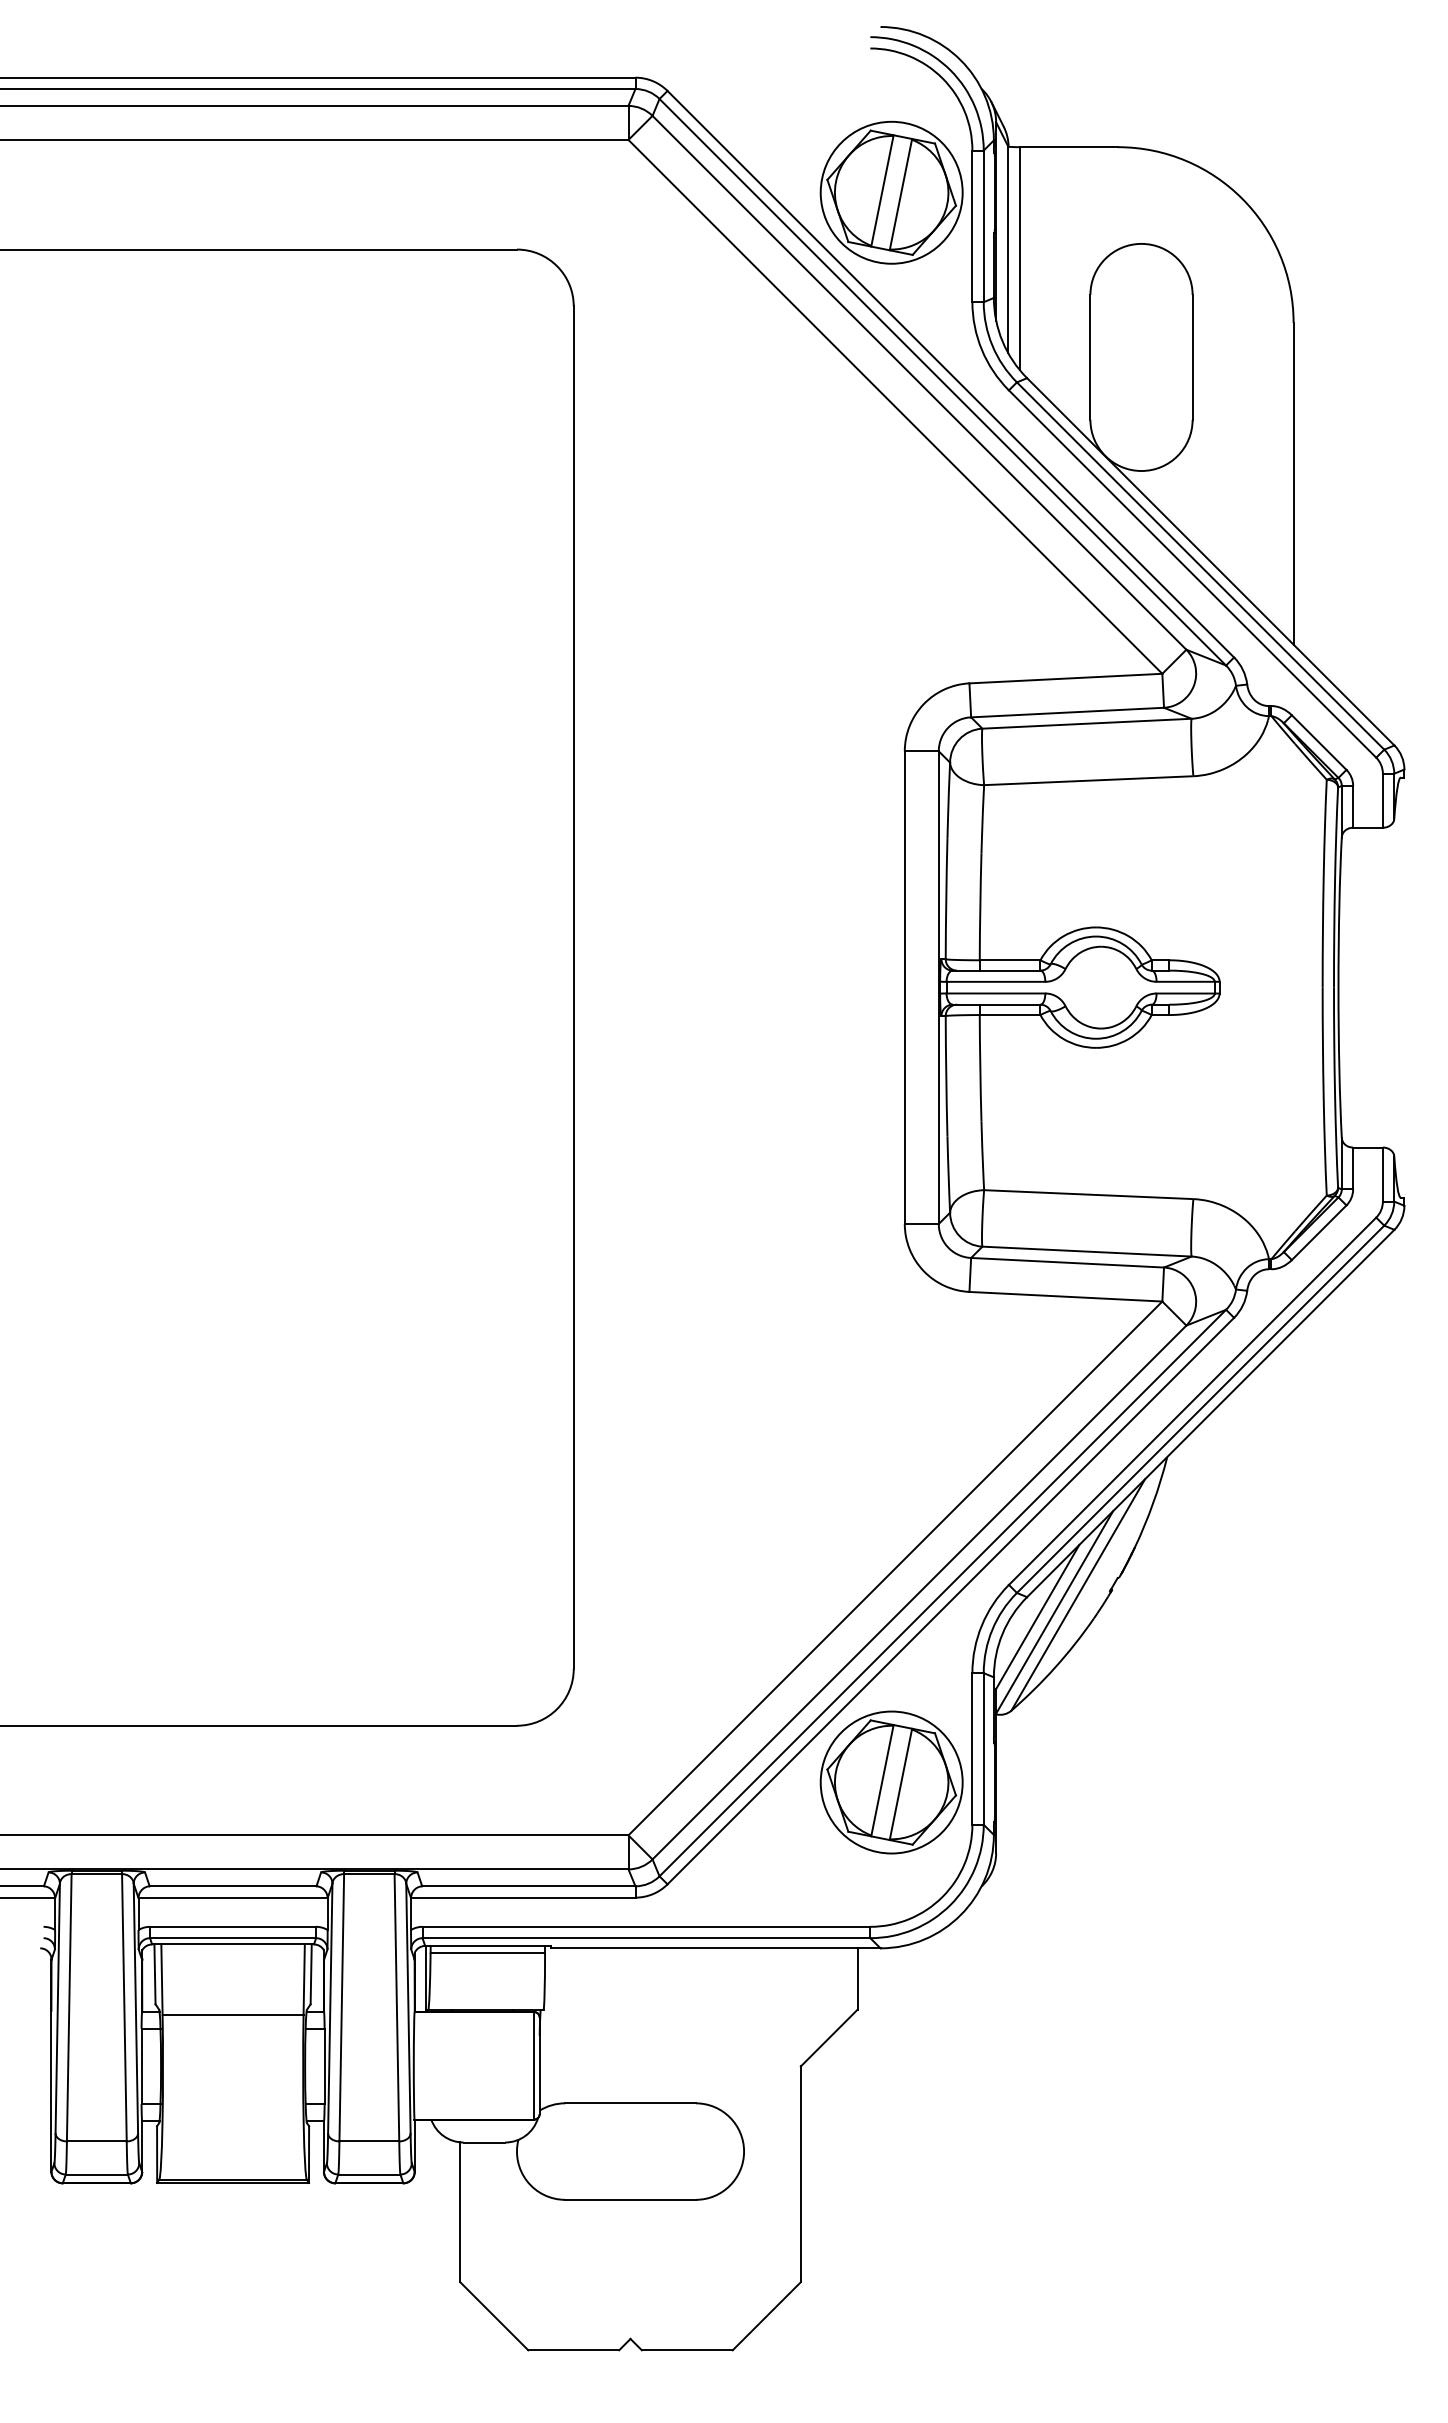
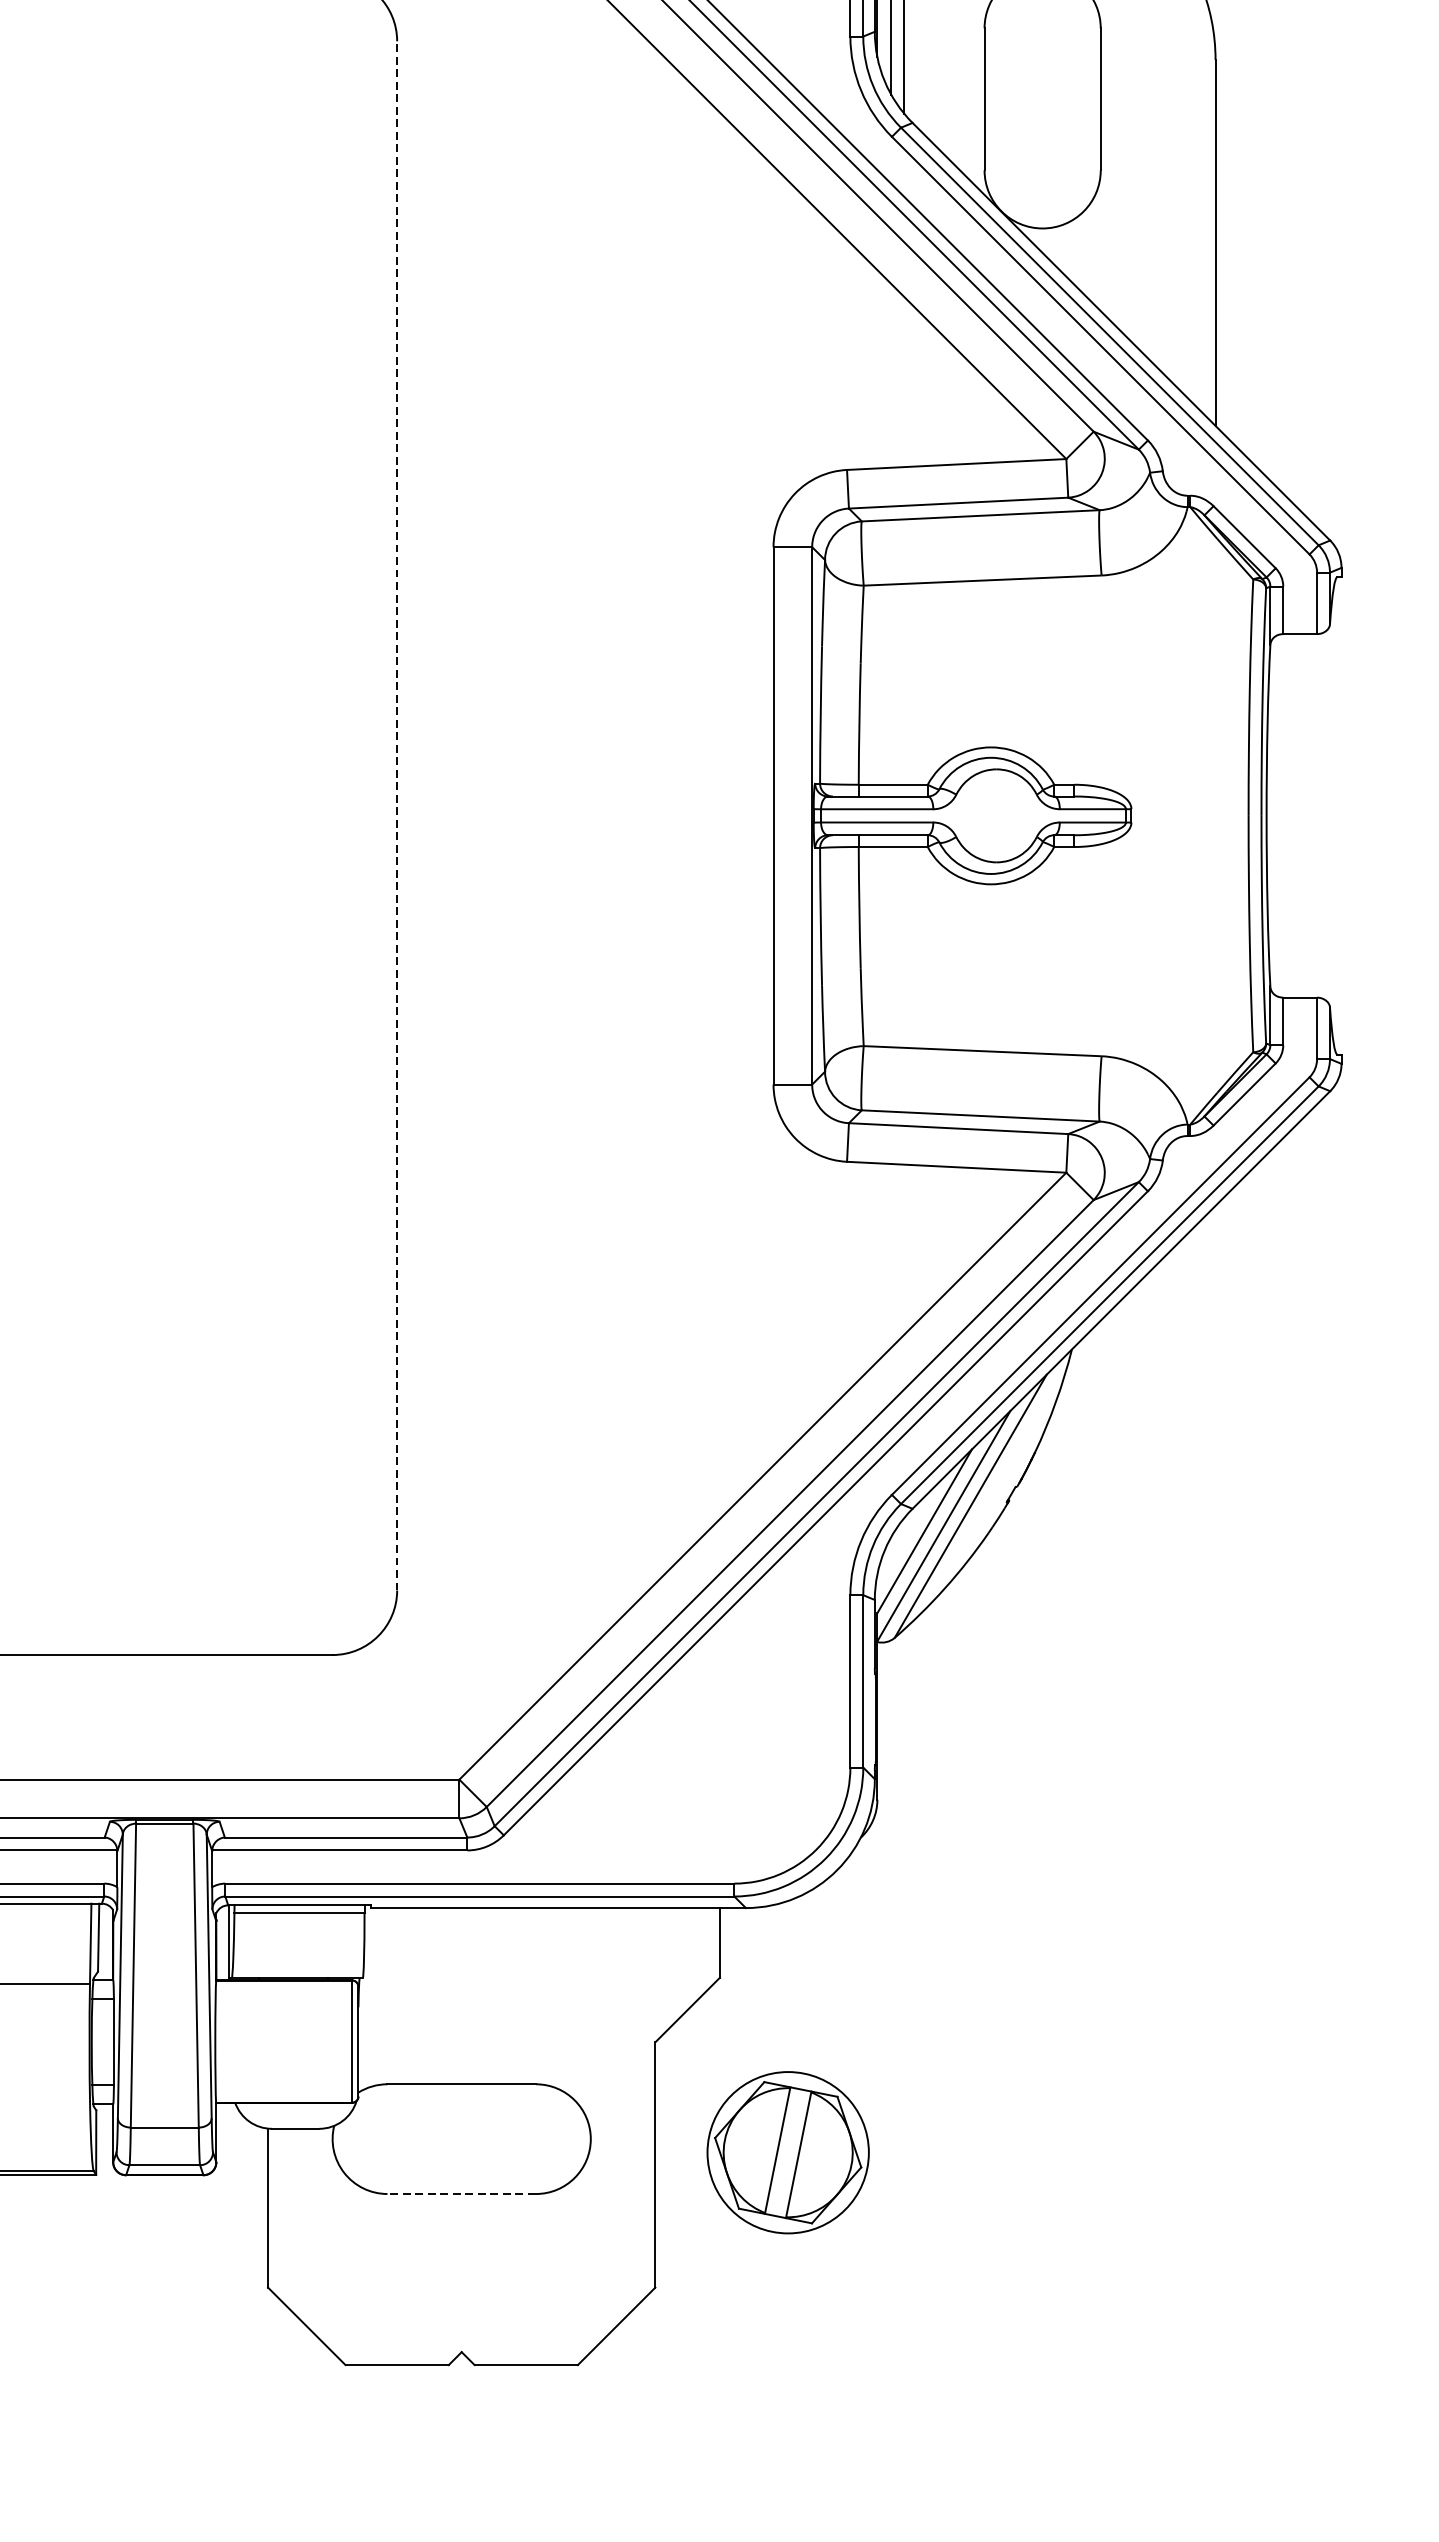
line: (573, 987) -> (396, 815), solid -> dashed
part: (891, 1782) -> (787, 2152), moved
line: (630, 2199) -> (461, 2193), solid -> dashed

